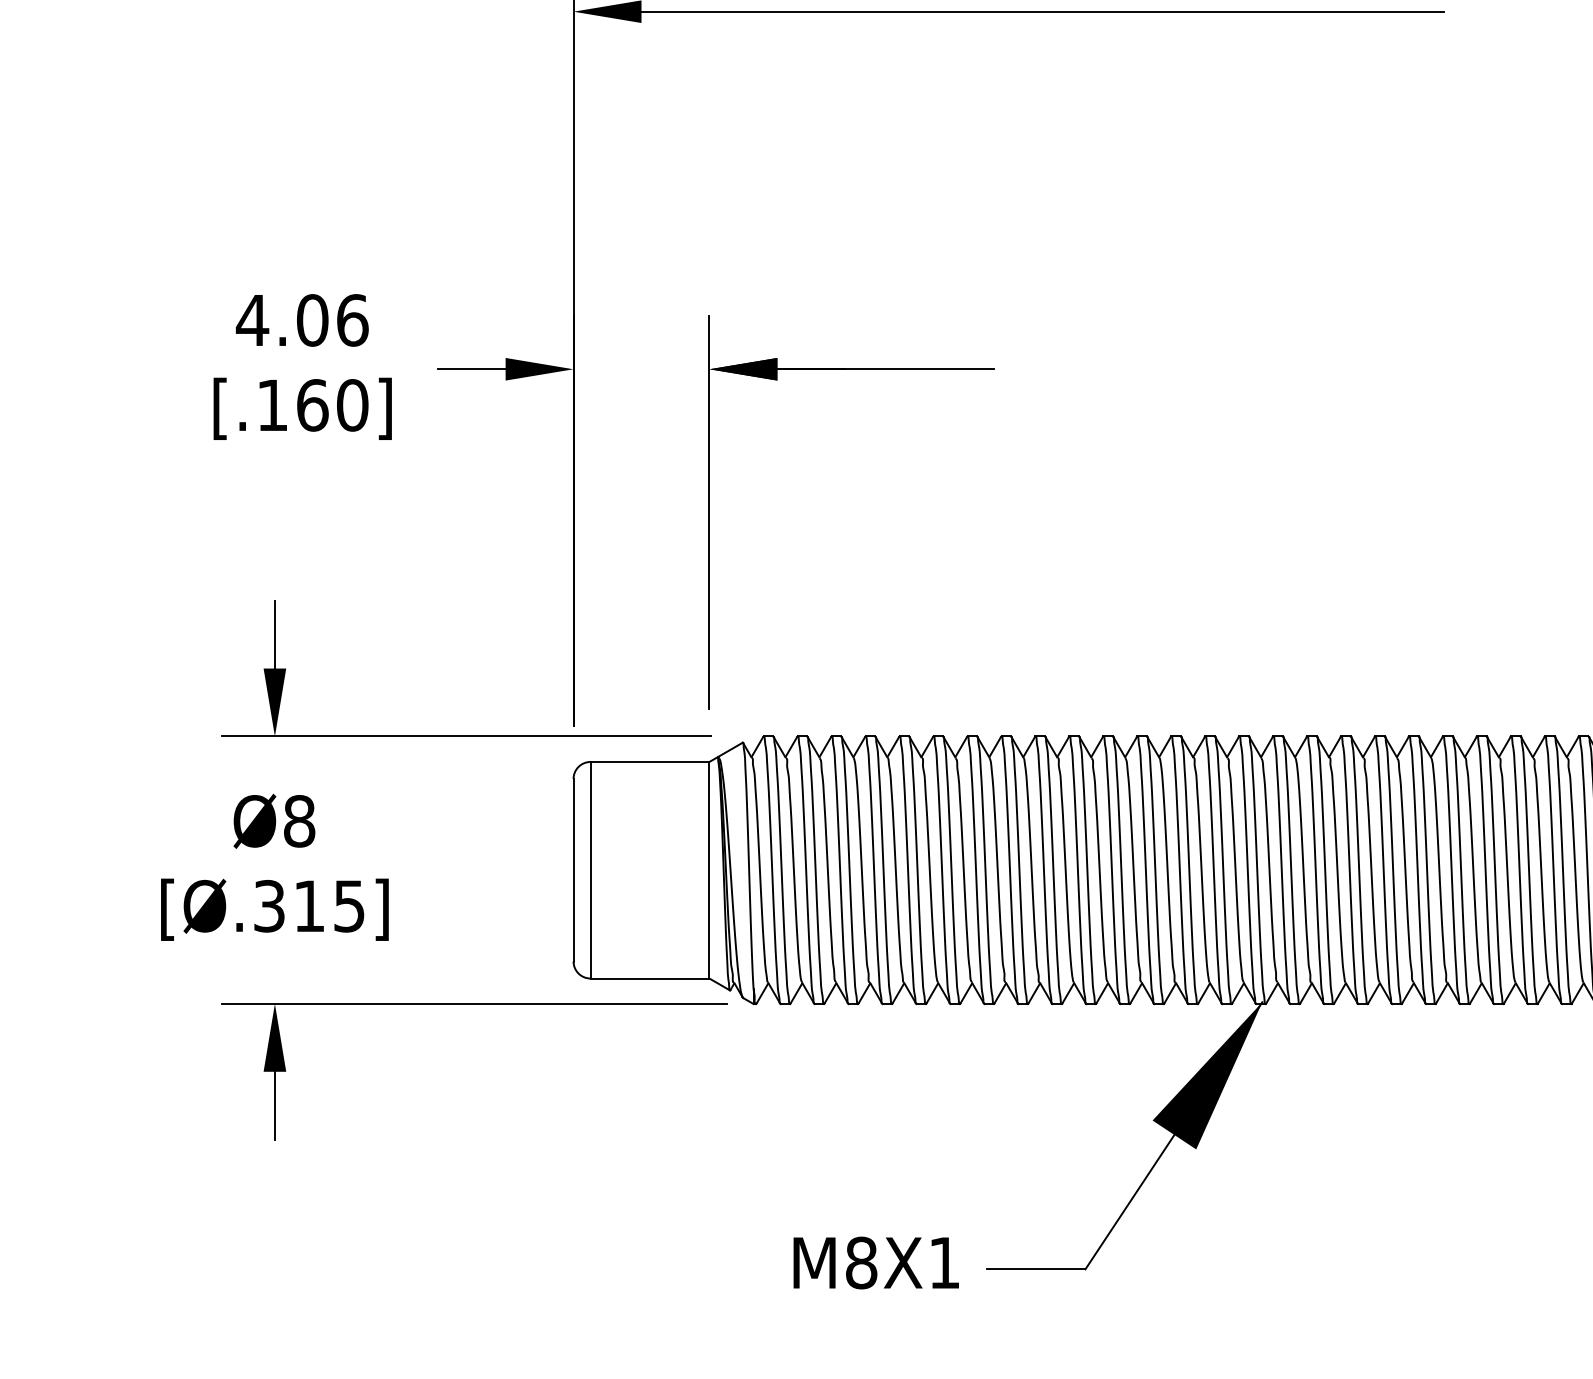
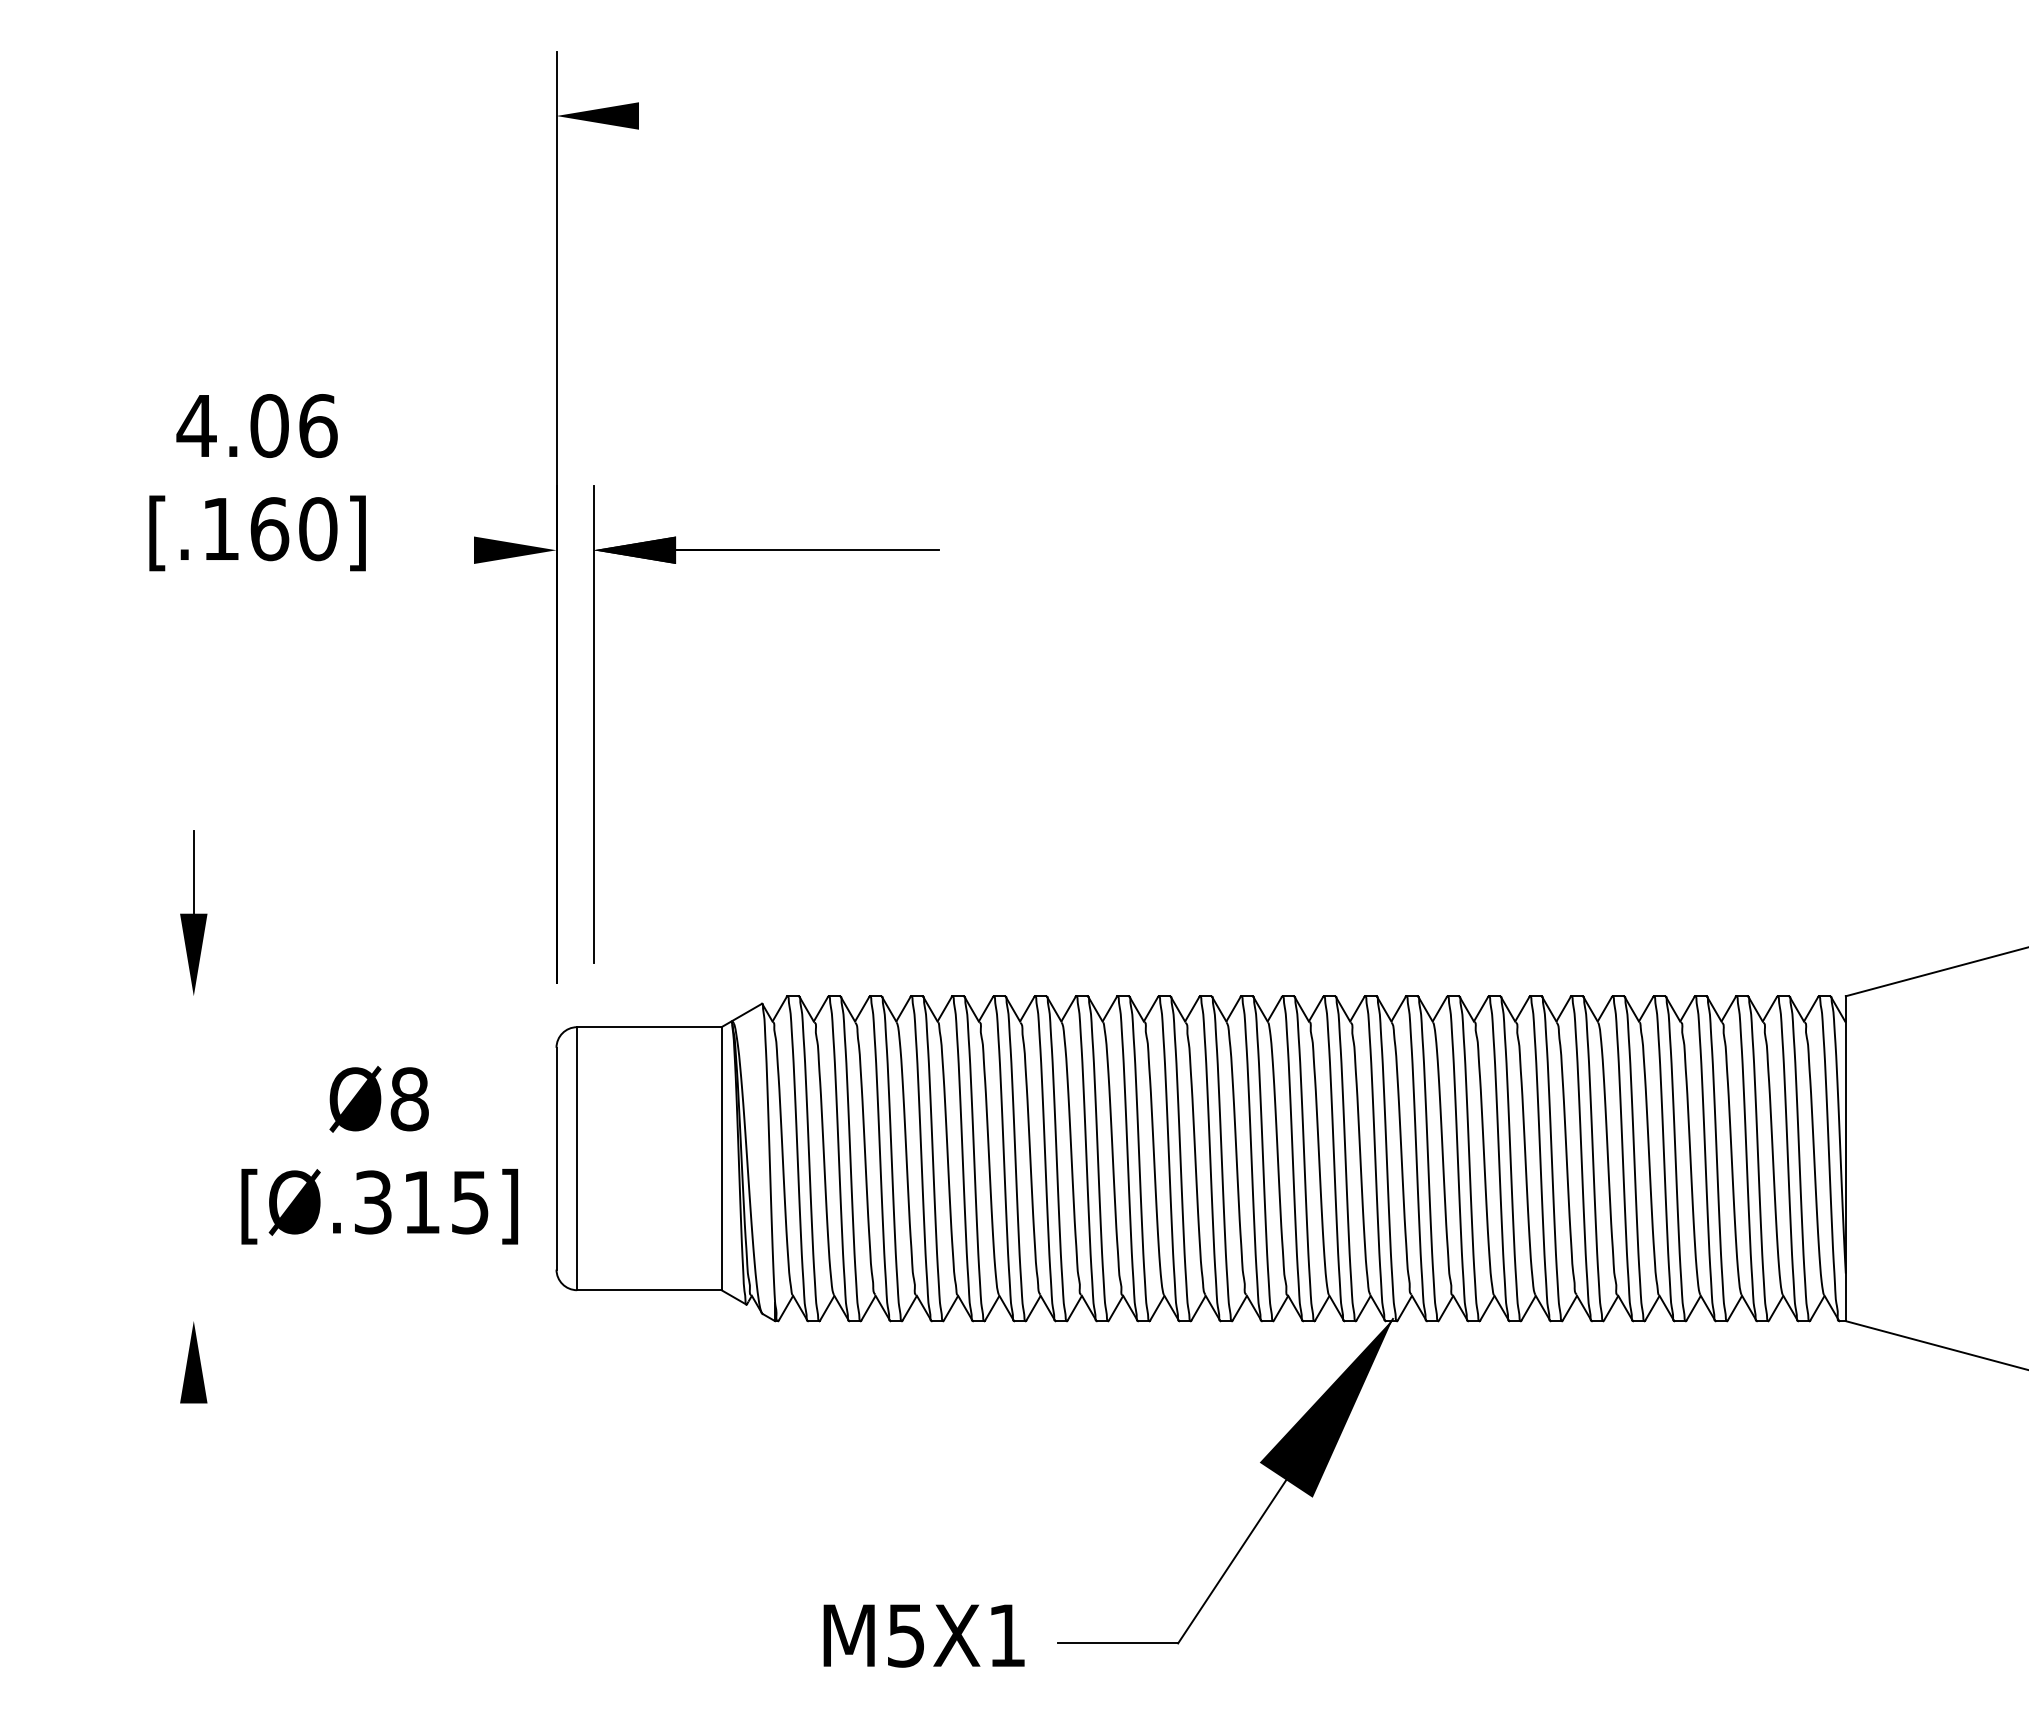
line: (1042, 12) -> (1126, 116), removed
text: (302, 366) -> (257, 482), moved
line: (471, 369) -> (432, 550), removed
part: (710, 512) -> (594, 724), moved
line: (465, 736) -> (425, 996), removed
text: (274, 867) -> (379, 1155), moved
line: (473, 1003) -> (435, 1320), removed
line: (274, 1105) -> (193, 1444), removed
text: (861, 1262) -> (906, 1635), M8X1 -> M5X1

